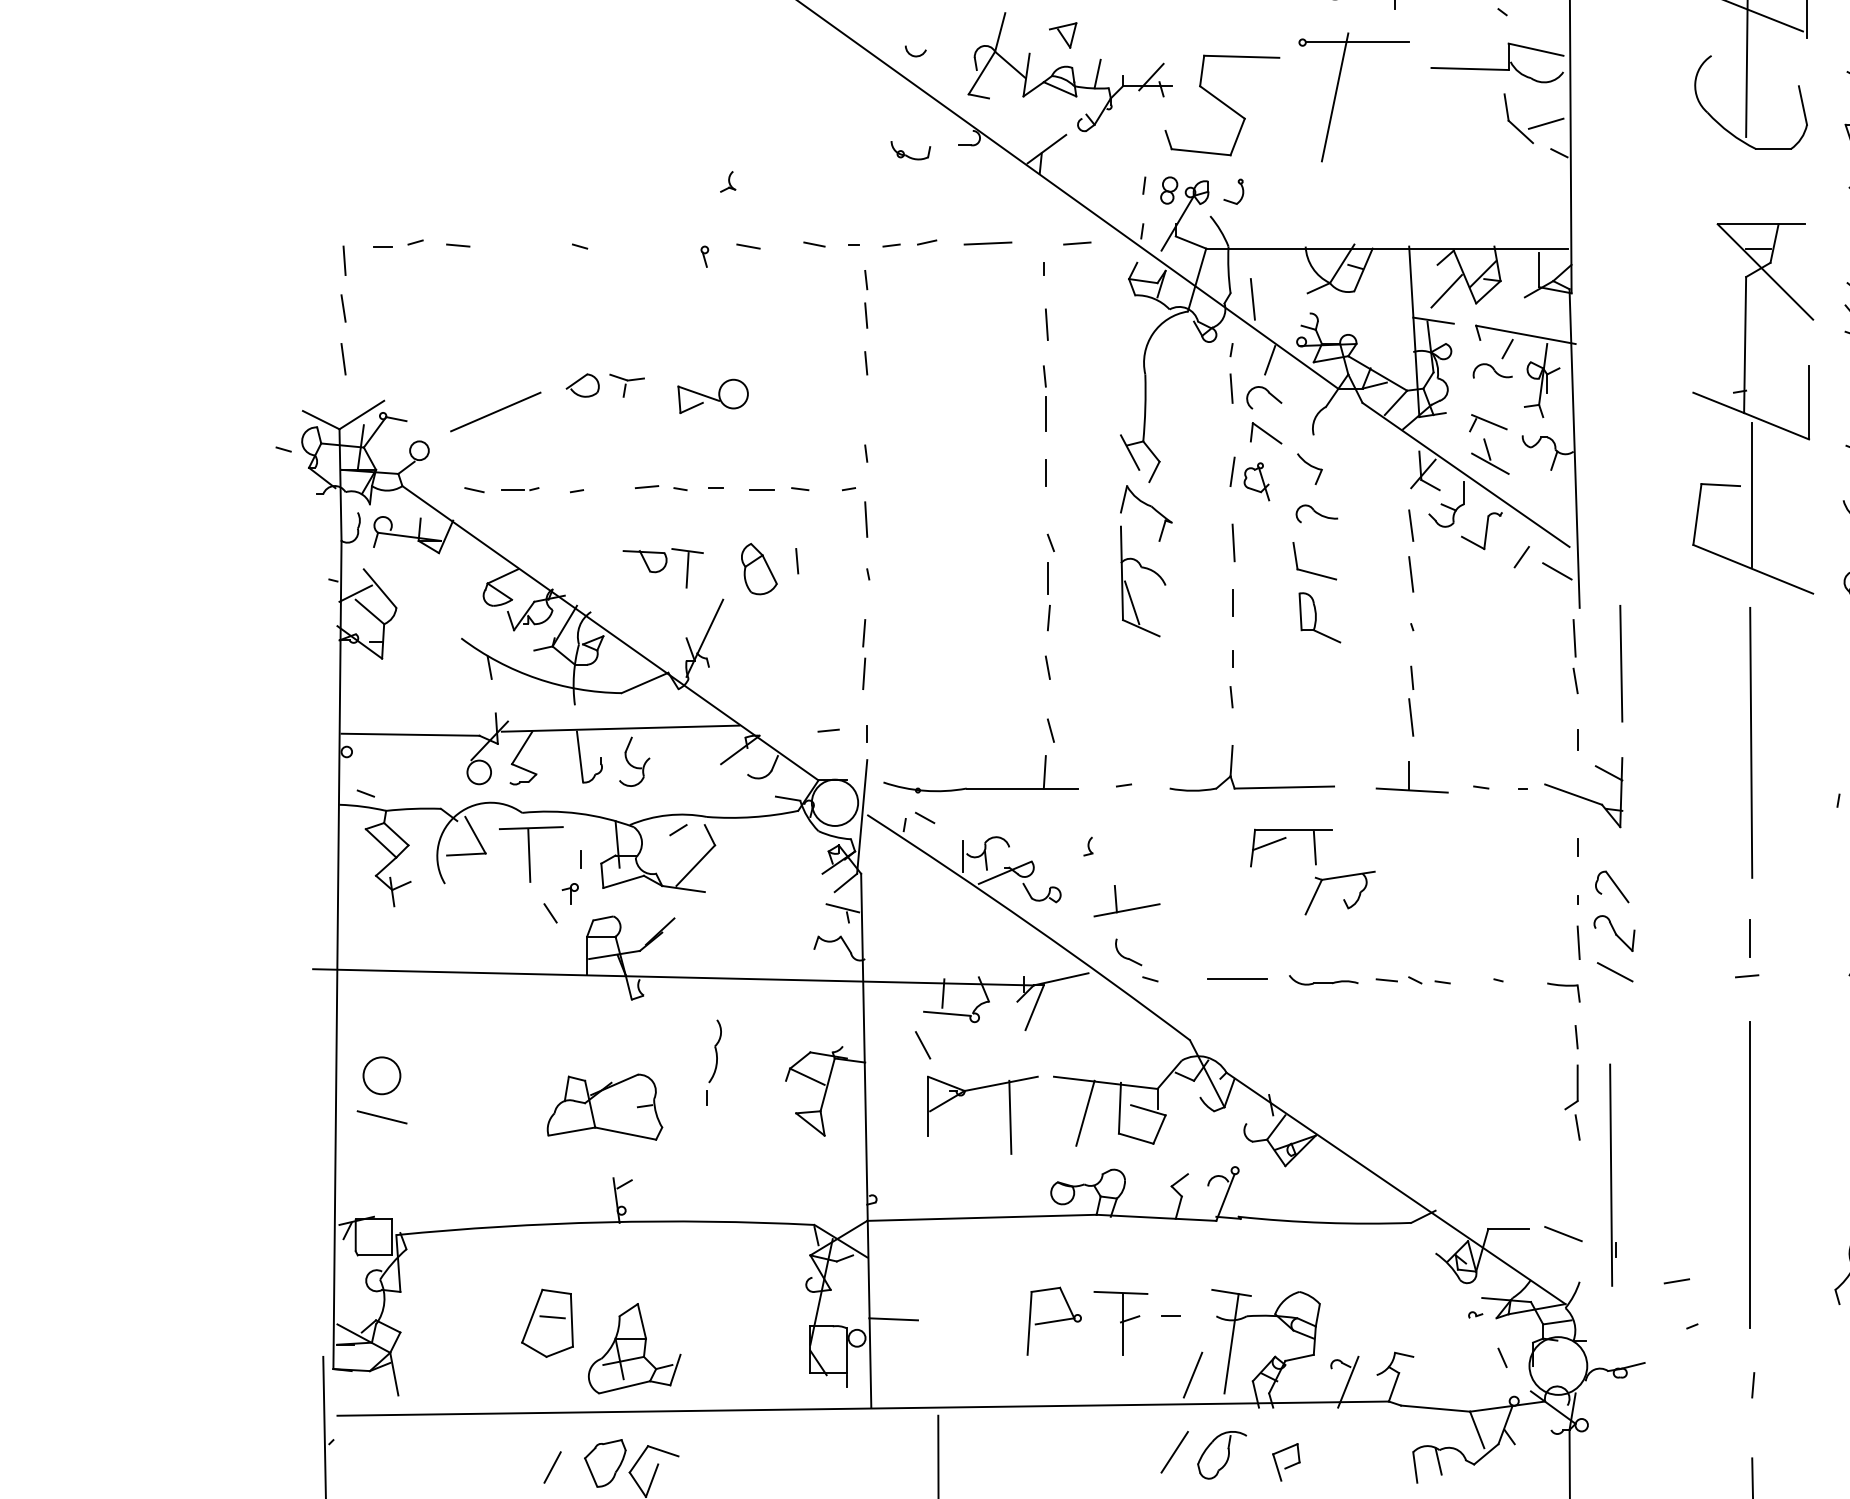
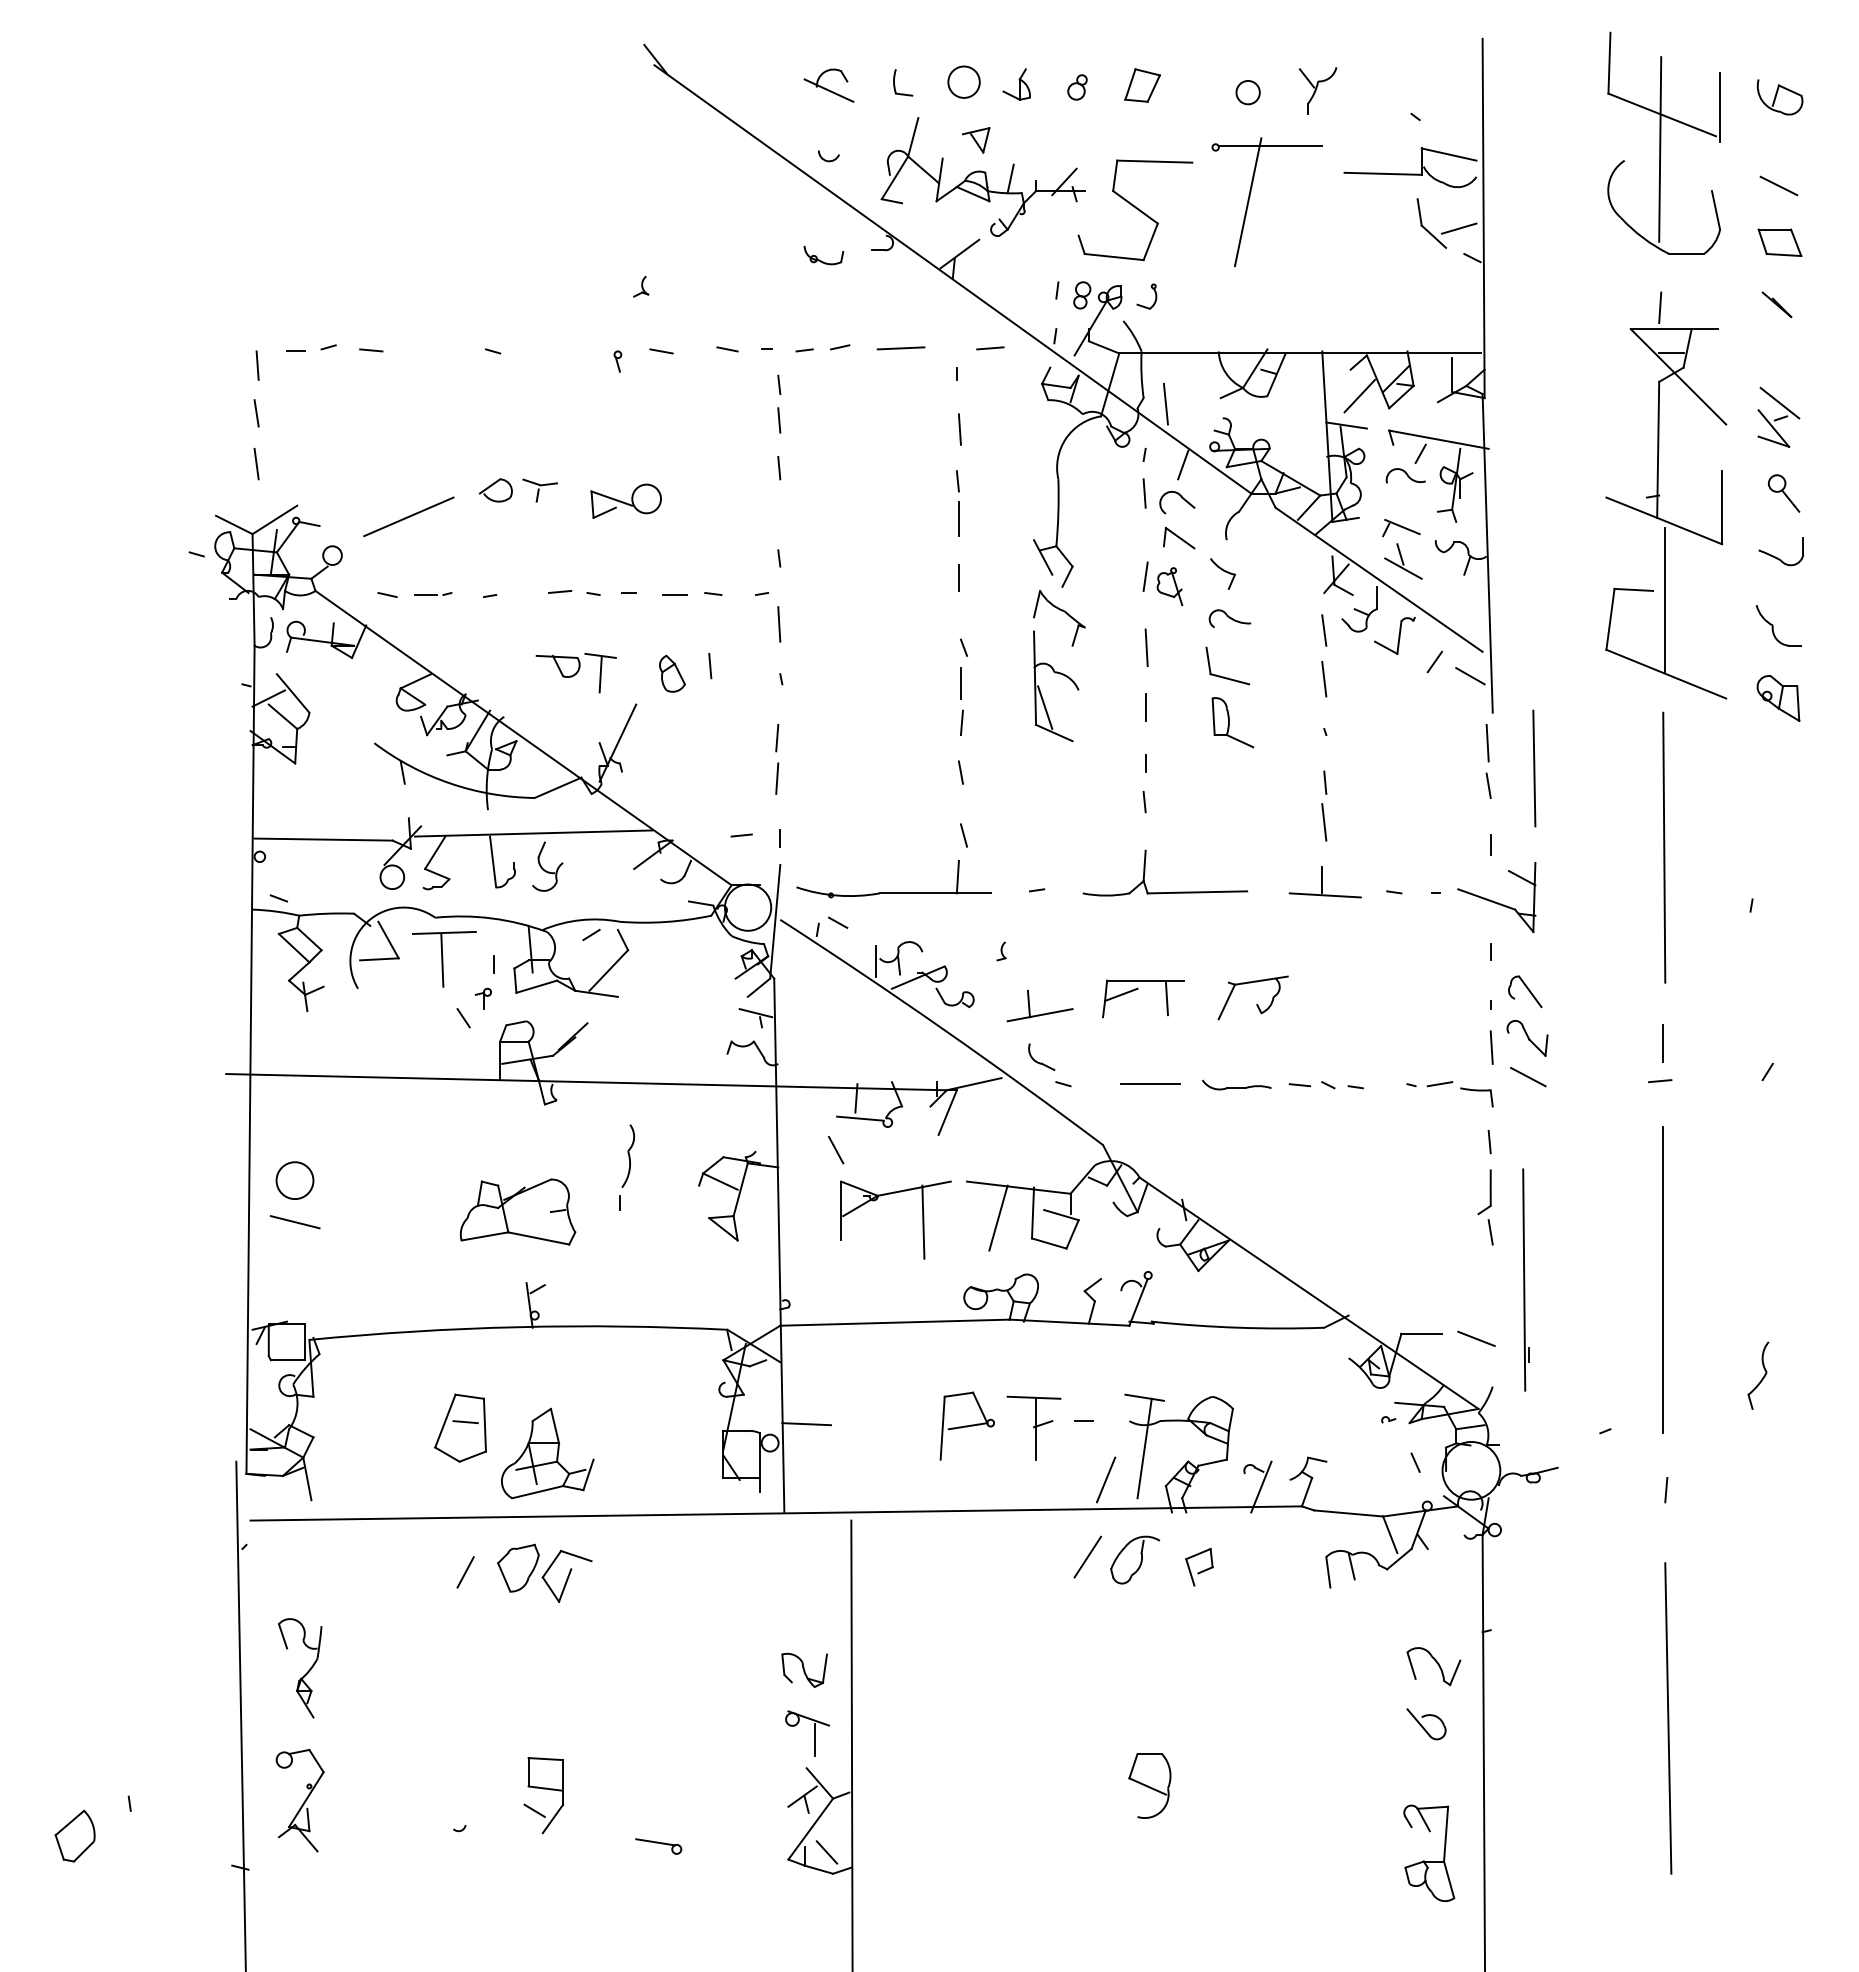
line: (1747, 202) -> (1660, 307), added
part: (759, 568) -> (672, 673), size x0.71
part: (1286, 838) -> (1138, 989), moved
line: (1676, 1281) -> (1439, 1084), moved

